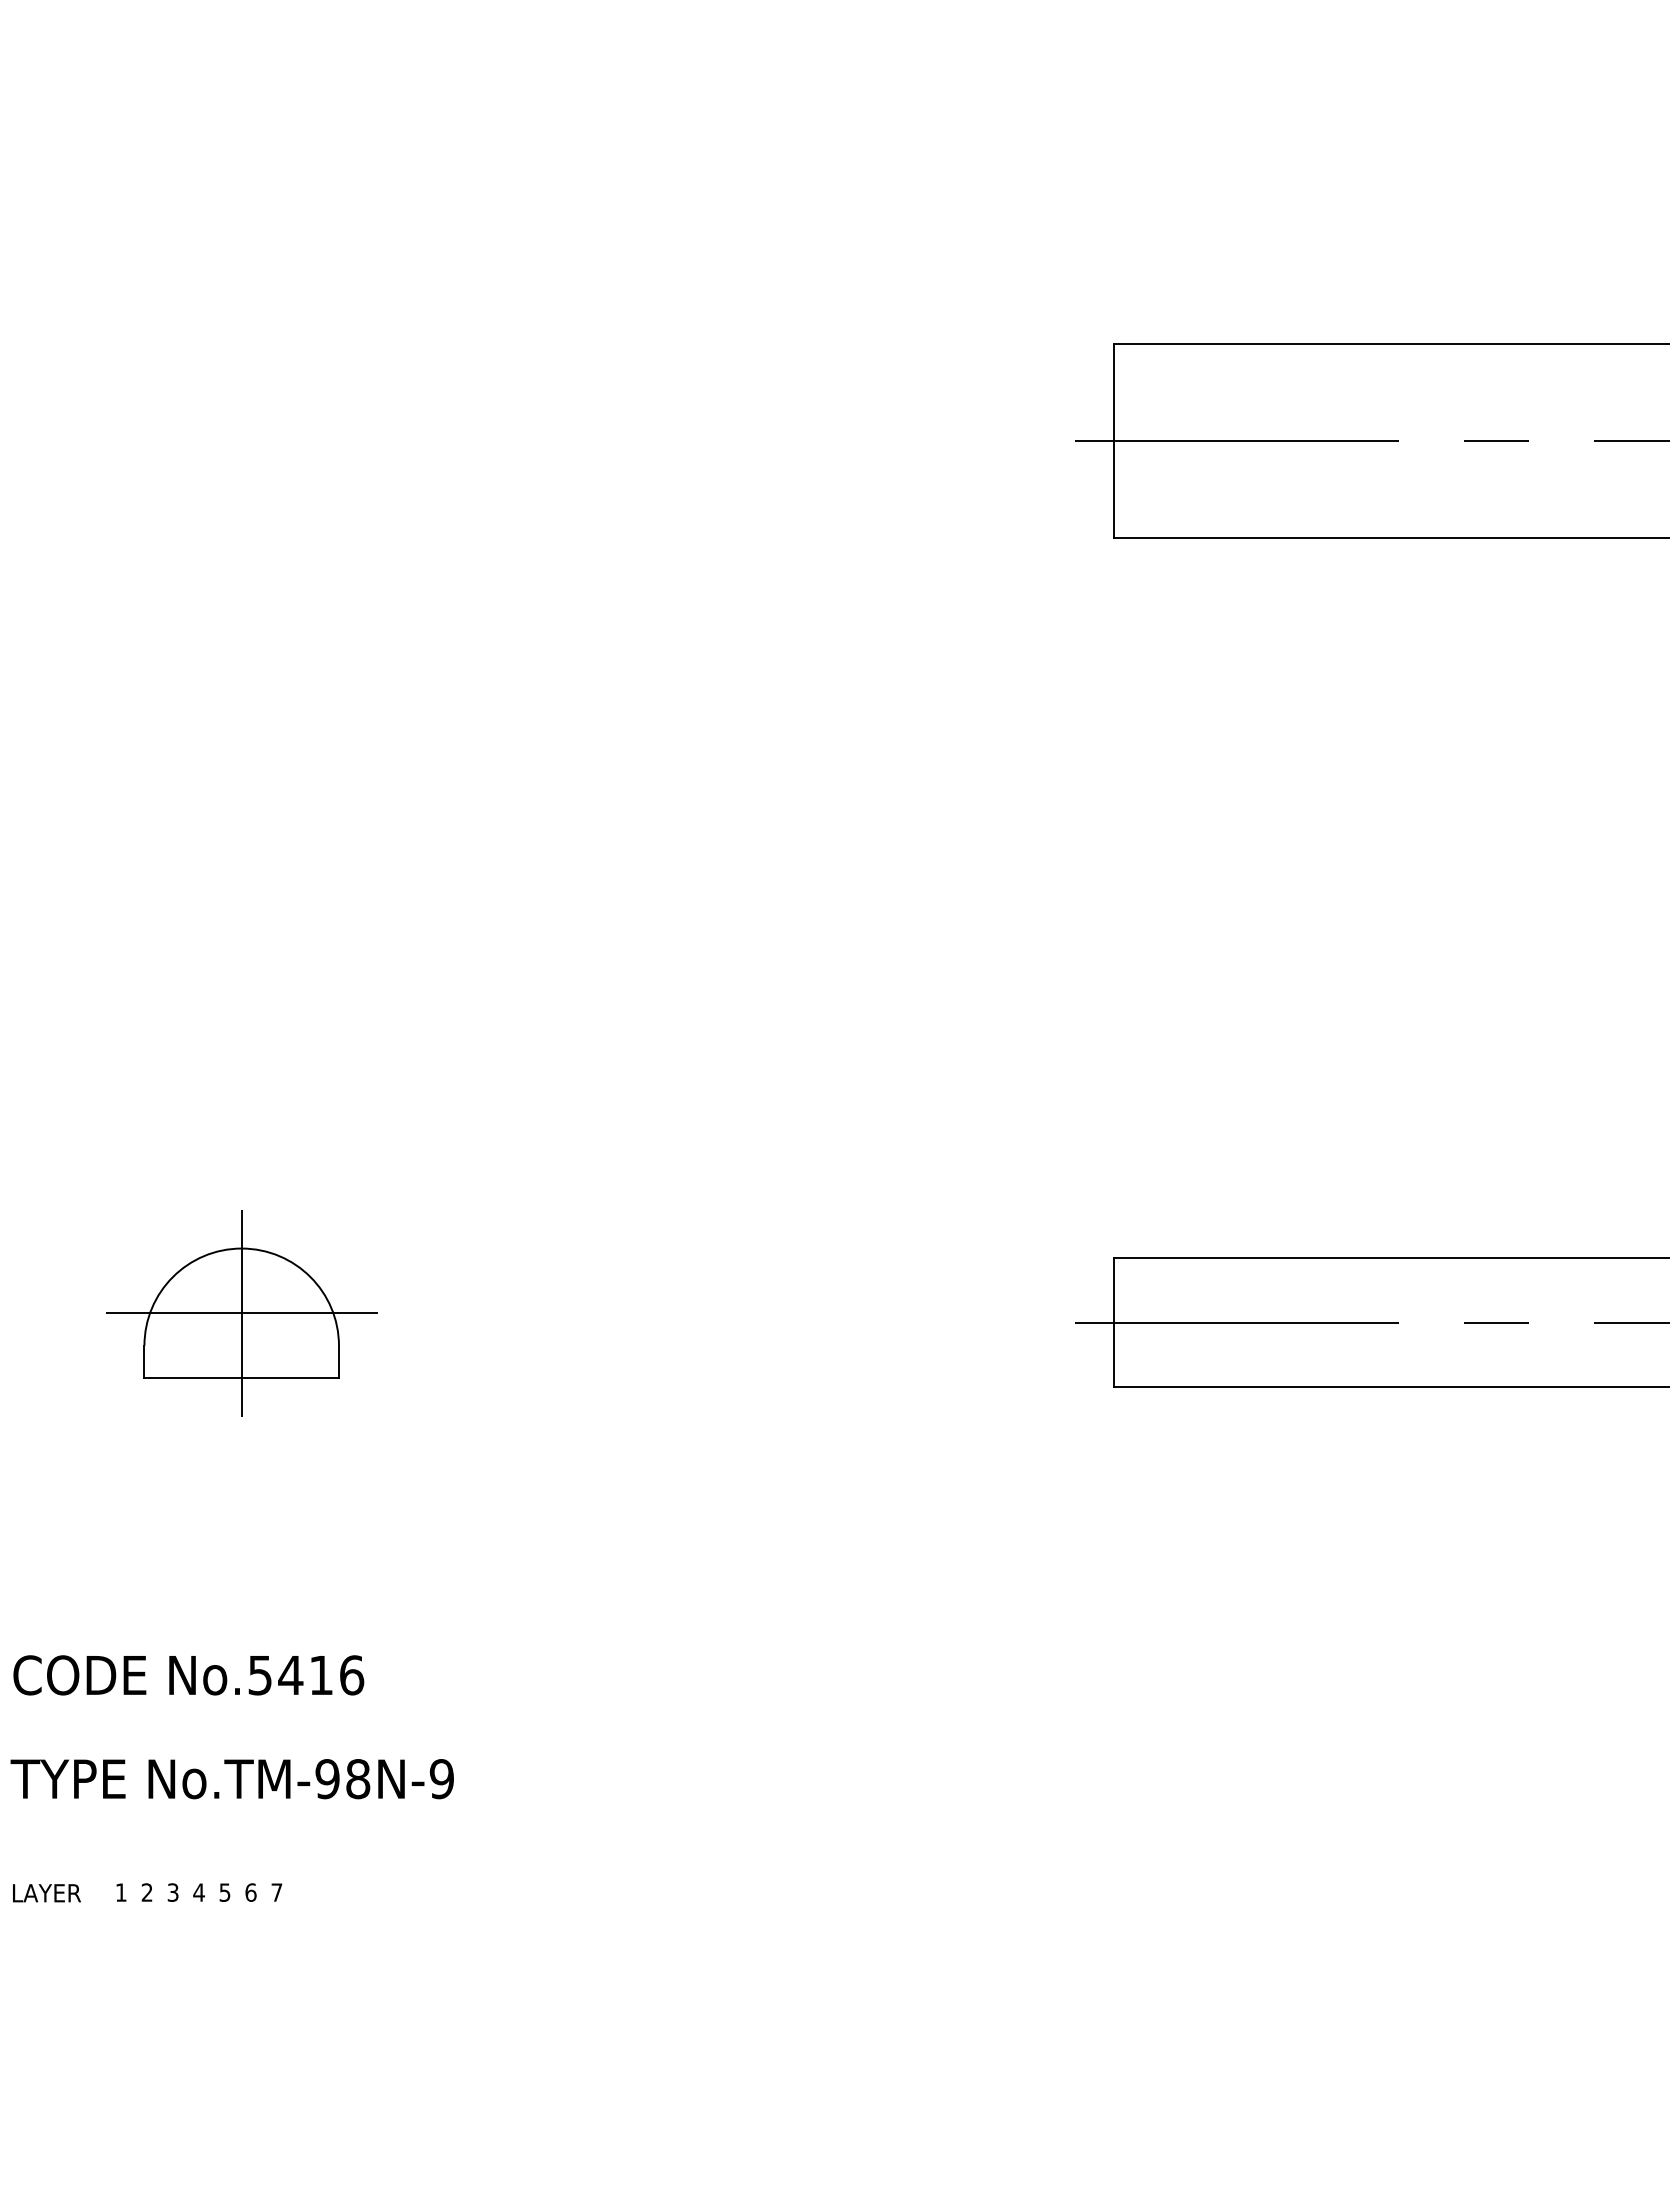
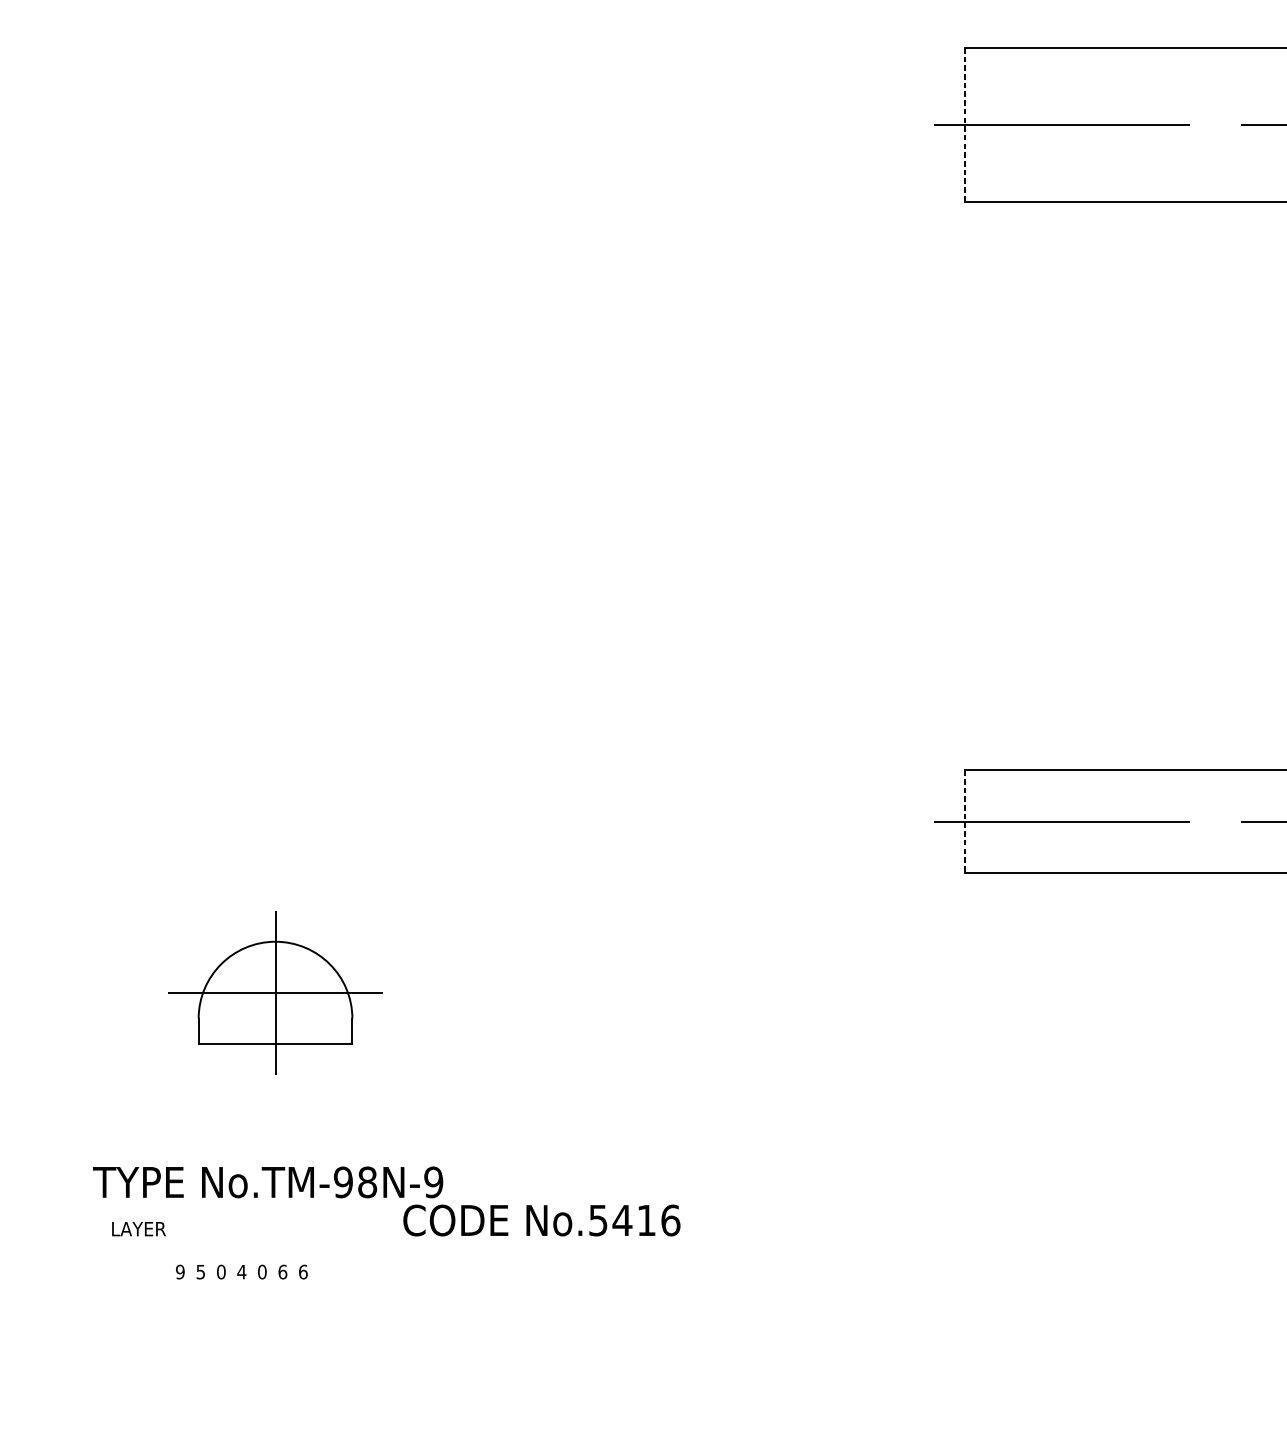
line: (1113, 441) -> (964, 125), solid -> dashed
part: (241, 1313) -> (275, 993), moved
line: (1113, 1322) -> (964, 821), solid -> dashed
text: (188, 1675) -> (541, 1220), moved
text: (120, 1892) -> (179, 1272), 1 -> 9
text: (146, 1892) -> (200, 1272), 2 -> 5
text: (172, 1892) -> (220, 1272), 3 -> 0
text: (224, 1892) -> (261, 1272), 5 -> 0
text: (276, 1892) -> (303, 1272), 7 -> 6
text: (46, 1893) -> (138, 1229), moved

